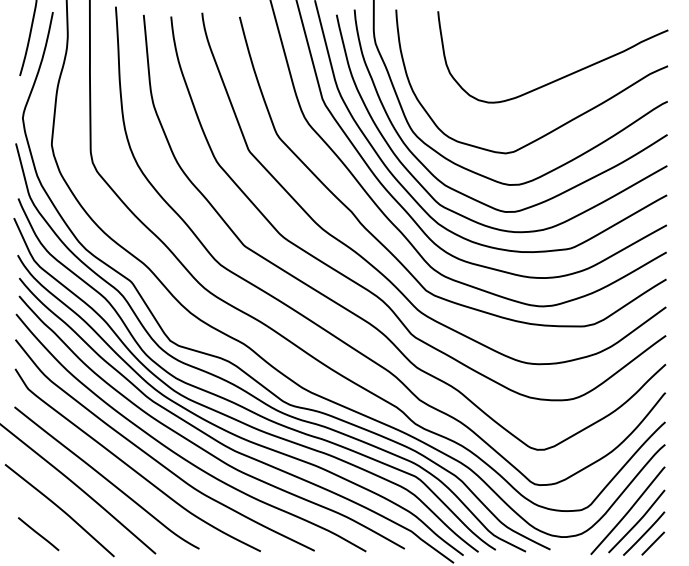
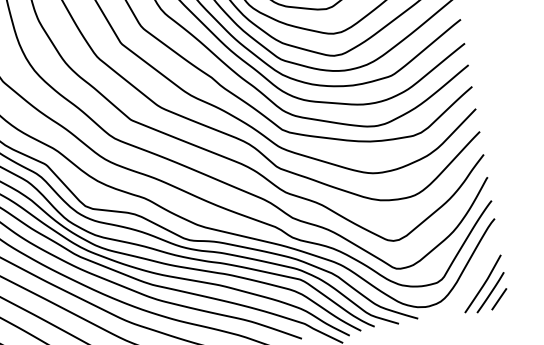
curve: (628, 510) -> (474, 276), removed

